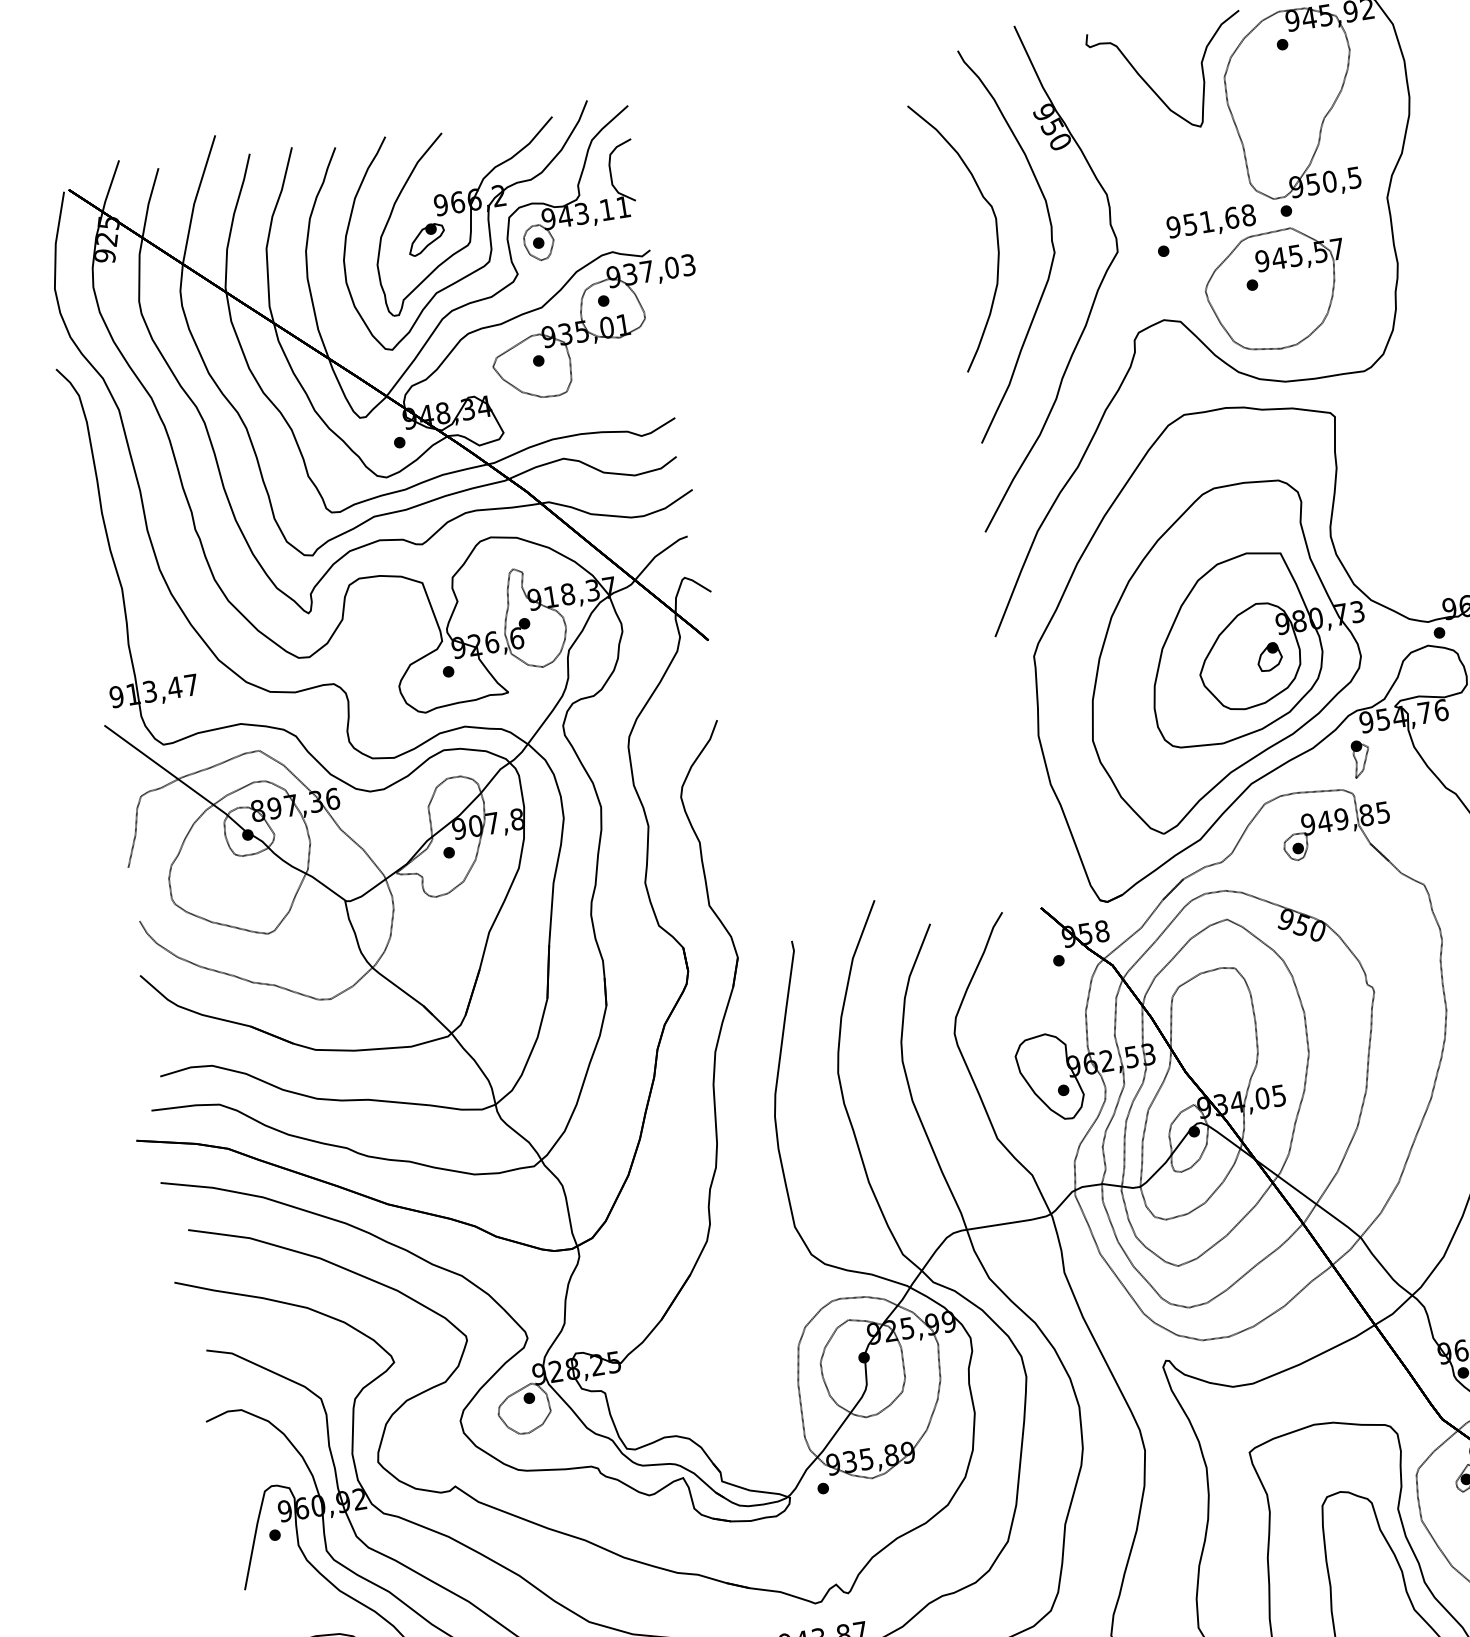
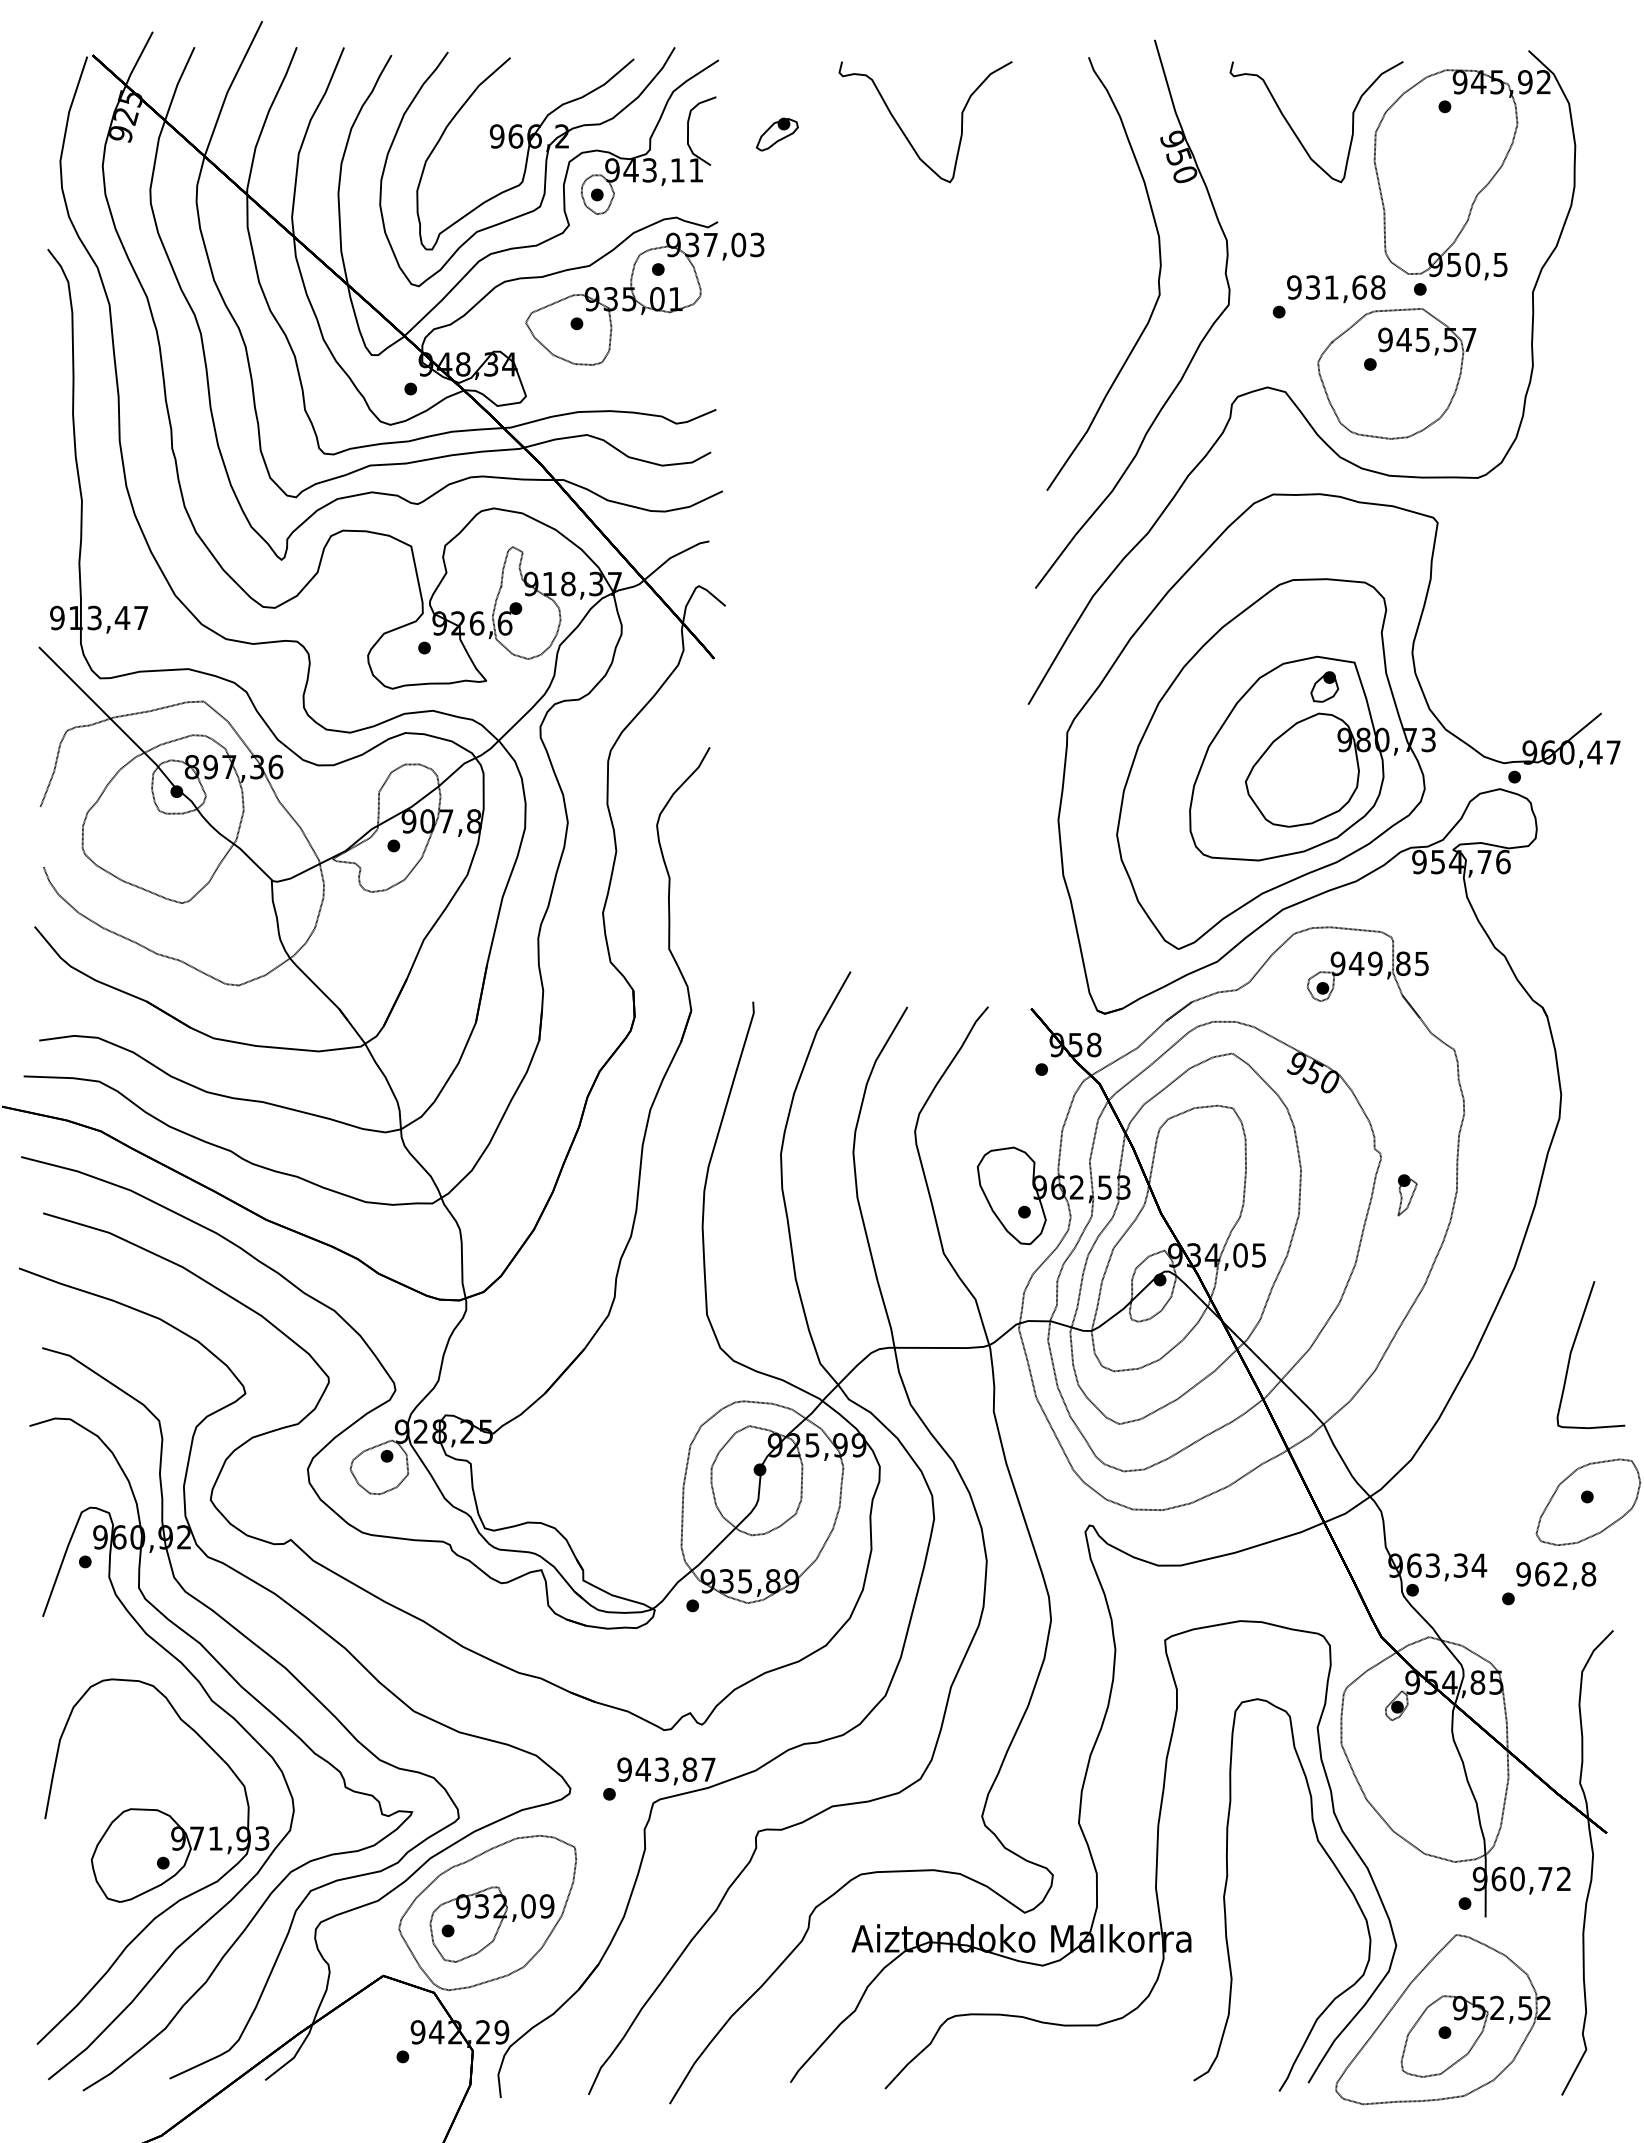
curve: (806, 146) -> (906, 135), added
text: (1189, 224) -> (1312, 287), 951,68 -> 931,68
curve: (995, 229) -> (1099, 259), removed
part: (425, 239) -> (776, 134), moved
part: (1269, 656) -> (1324, 686), moved
part: (1361, 759) -> (1407, 1195), moved

